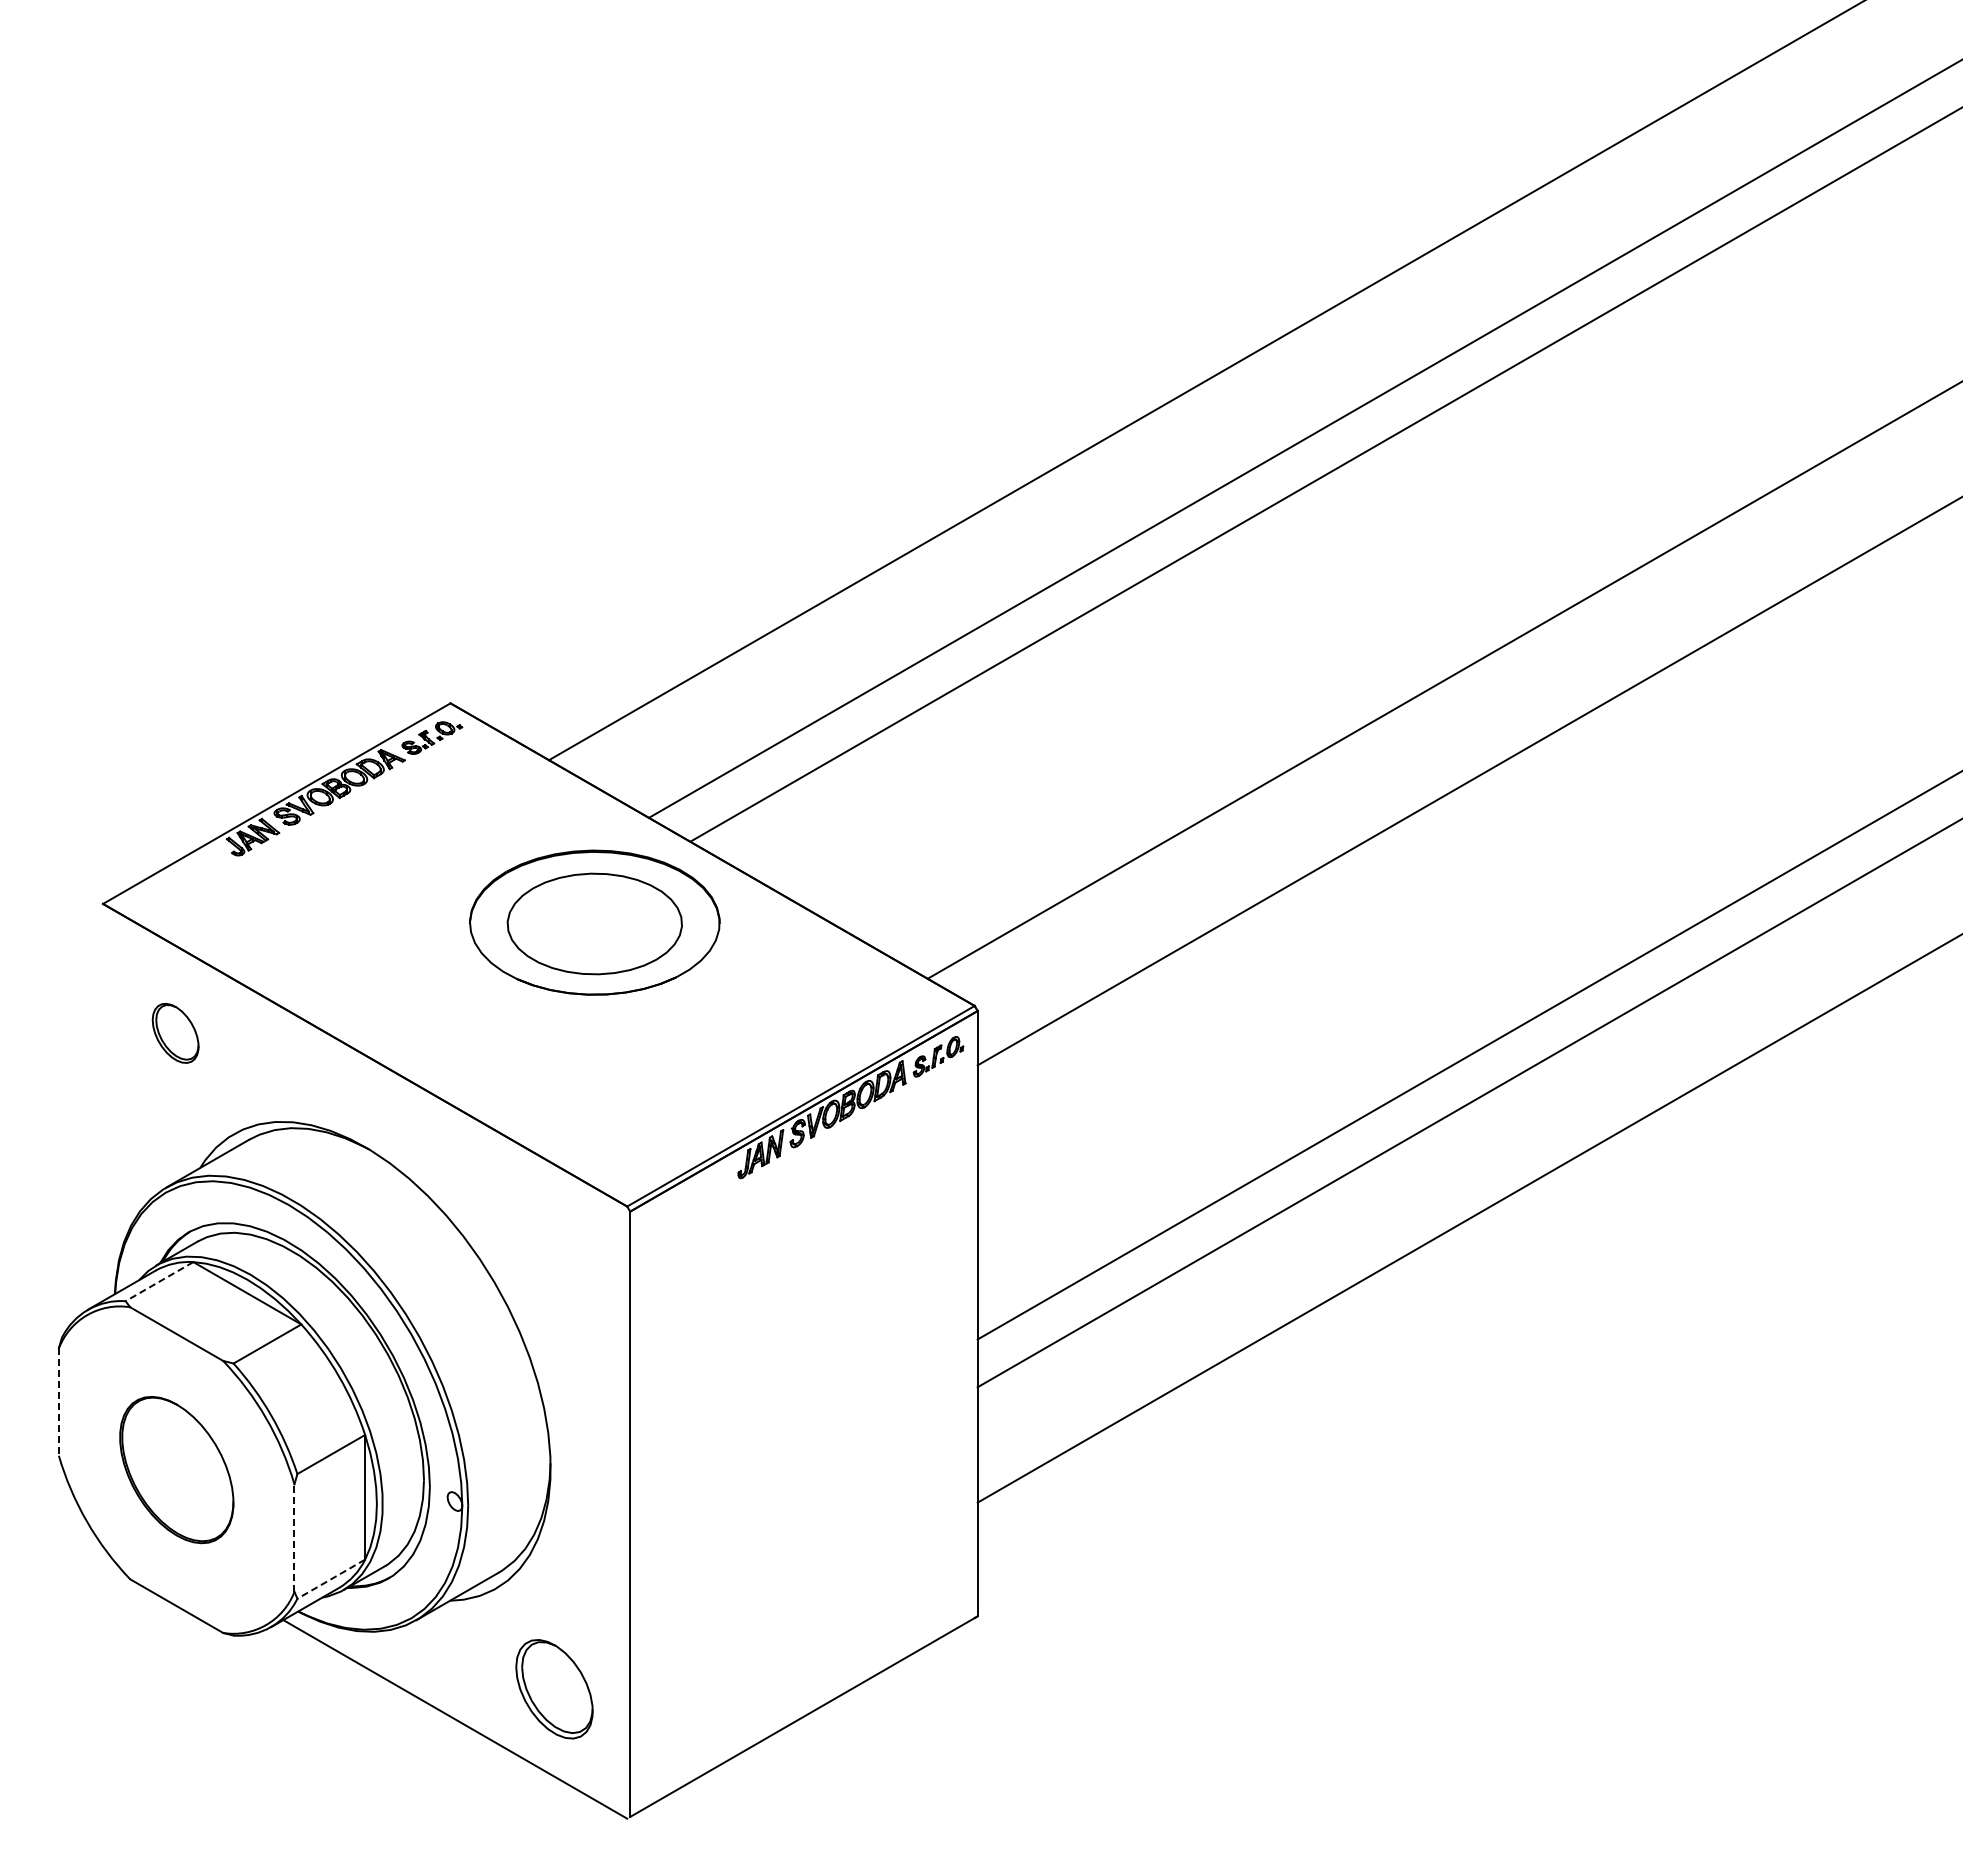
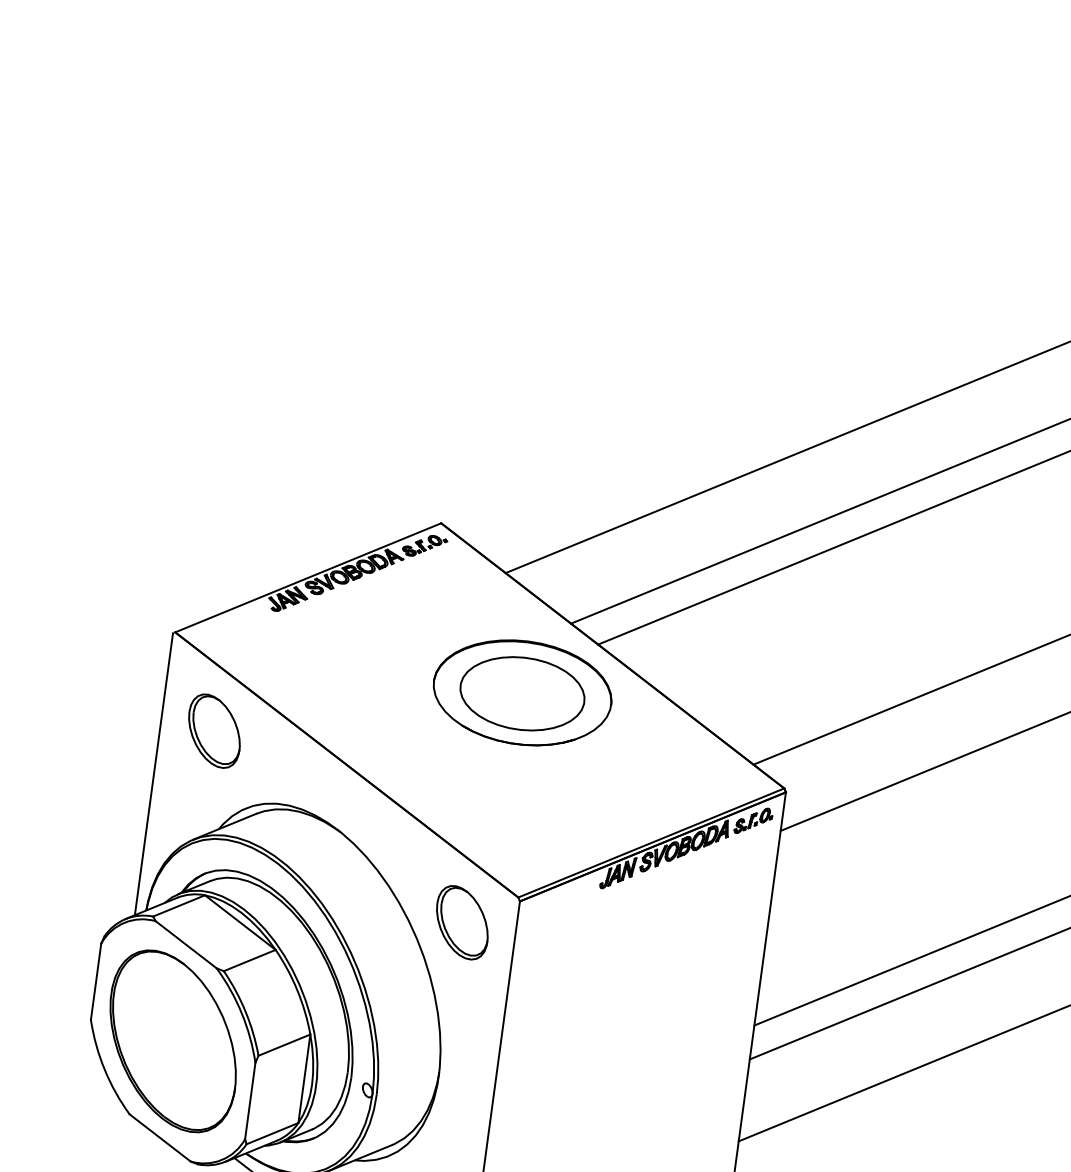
part: (175, 1033) -> (214, 731), size x1.67
line: (100, 1103) -> (154, 773), added
part: (554, 1251) -> (462, 922), added
line: (159, 1281) -> (179, 905), dashed -> solid
line: (58, 1402) -> (95, 982), dashed -> solid
part: (176, 1469) -> (173, 1040), size x1.67
line: (294, 1538) -> (250, 1101), dashed -> solid
line: (330, 1579) -> (271, 1133), dashed -> solid

